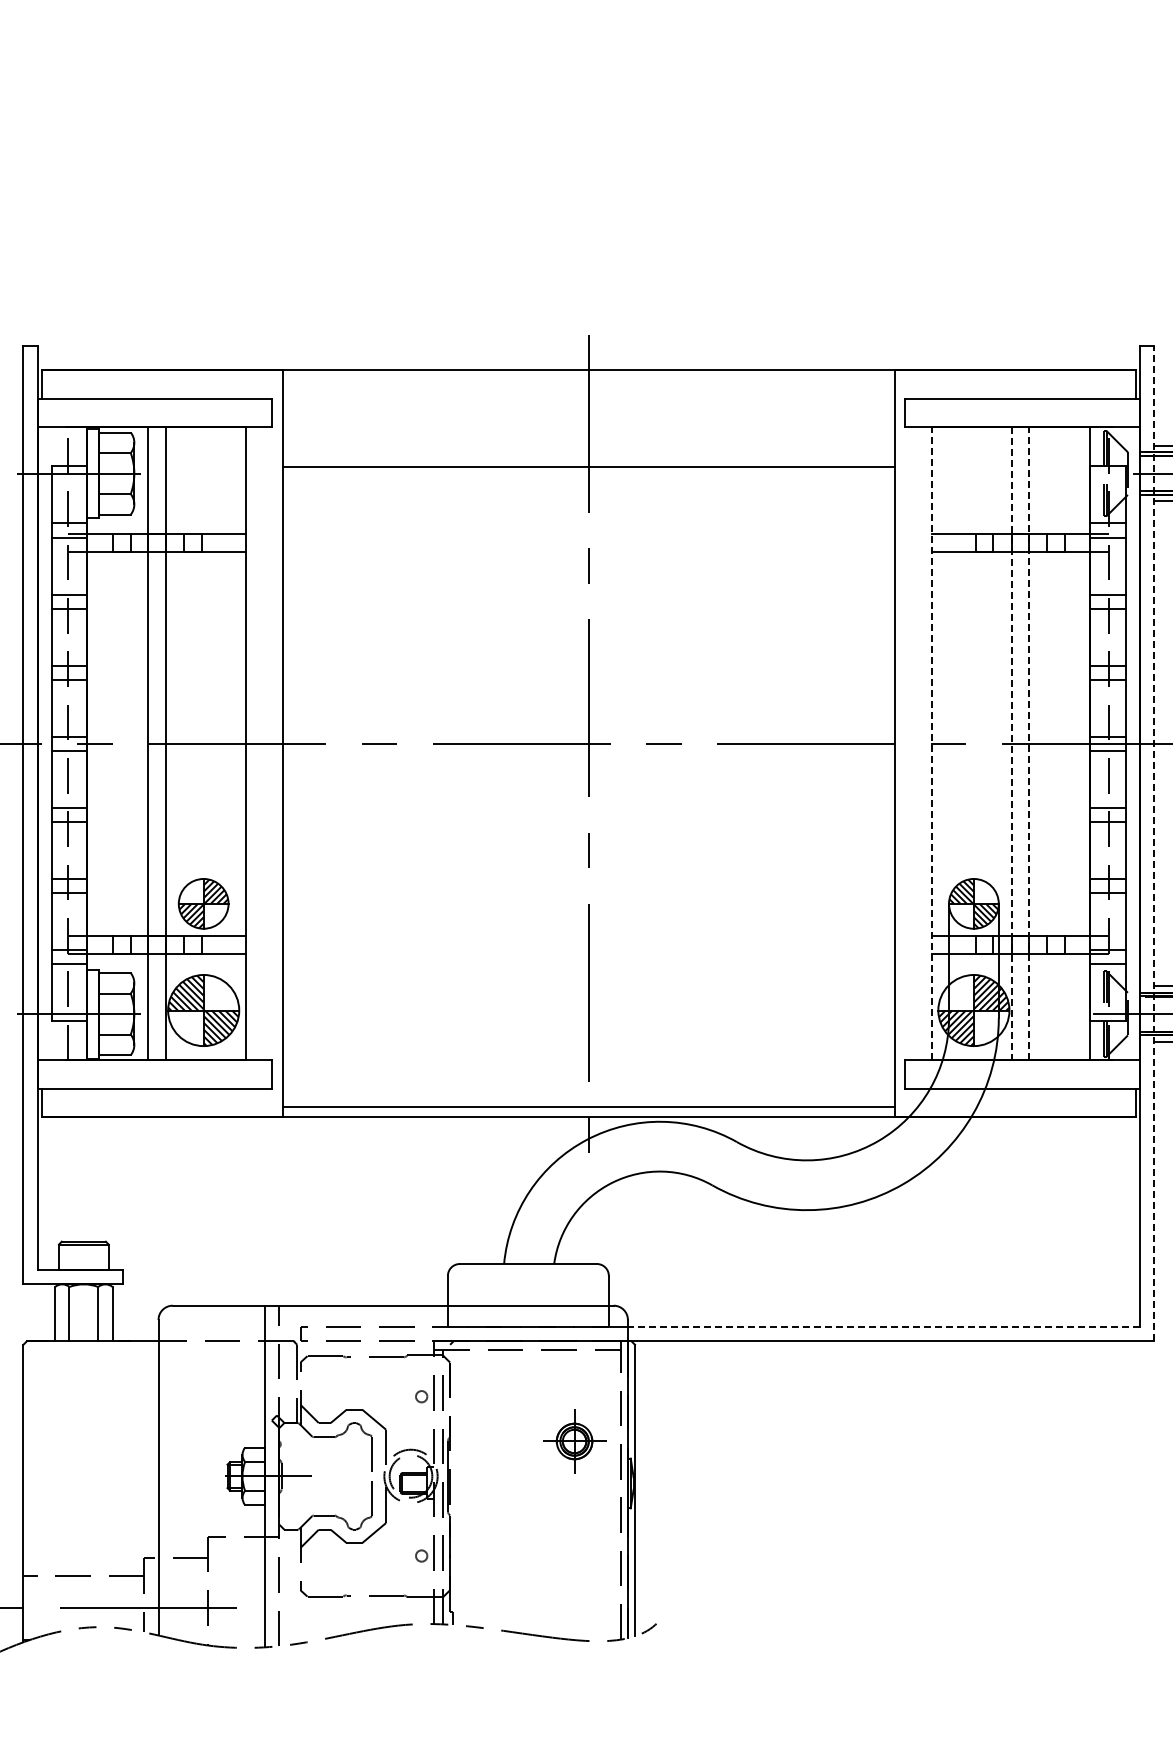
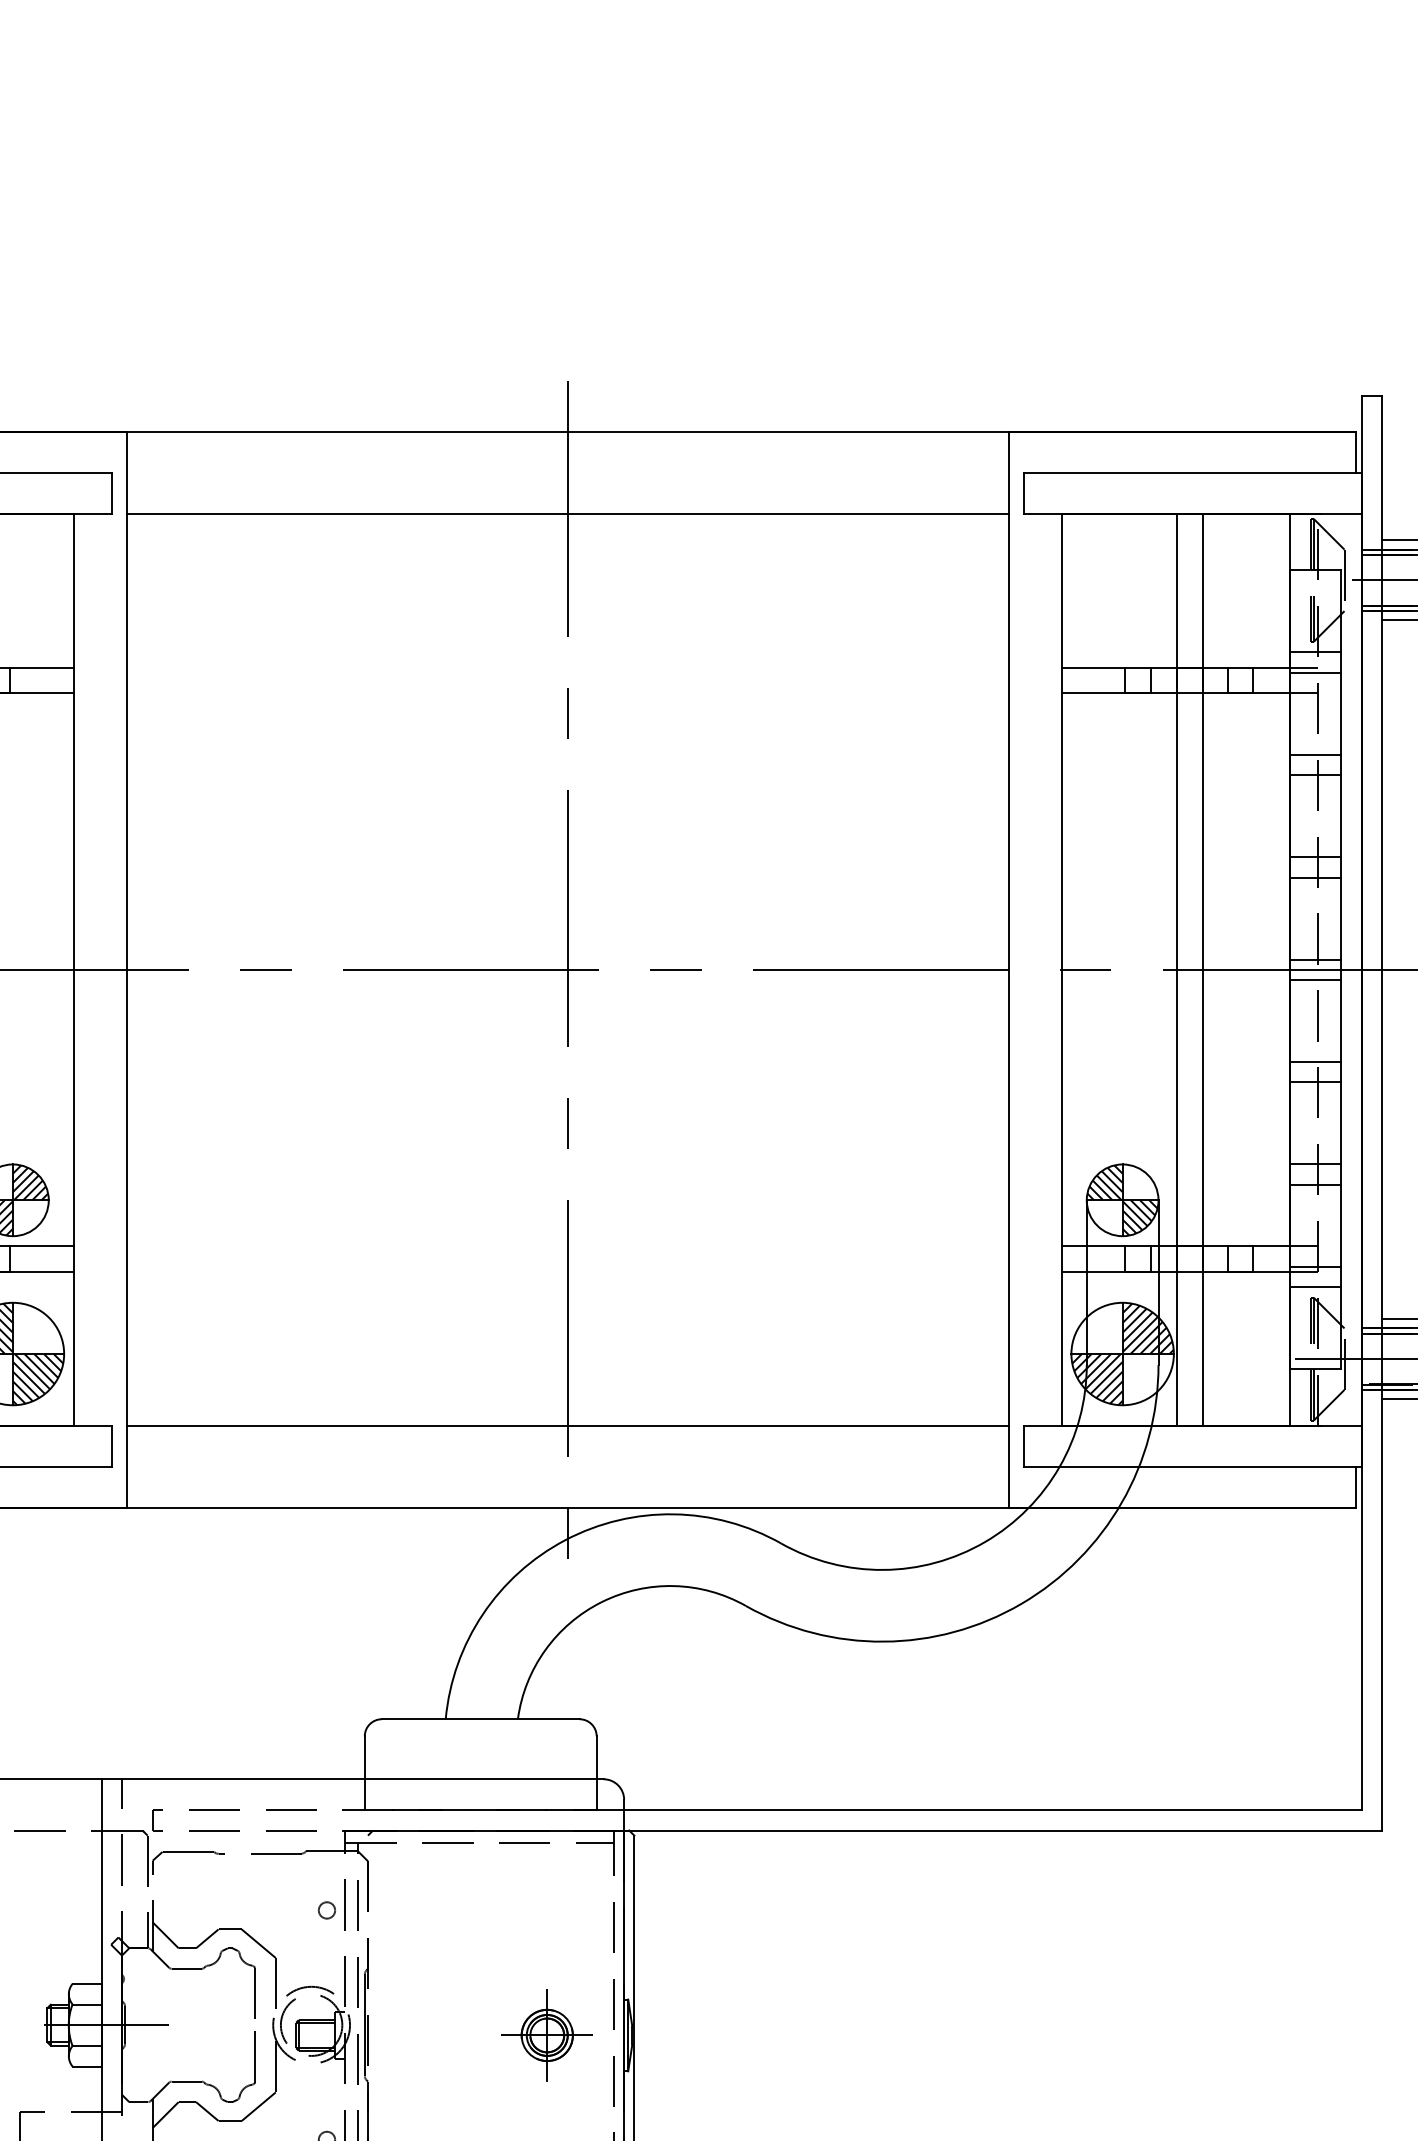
line: (588, 467) -> (567, 513), moved
line: (931, 743) -> (1061, 969), dashed -> solid
line: (1029, 743) -> (1202, 969), dashed -> solid
line: (1011, 744) -> (1176, 970), dashed -> solid
line: (1154, 843) -> (1382, 1113), dashed -> solid
line: (588, 1107) -> (567, 1426), moved
line: (883, 1327) -> (992, 1810), dashed -> solid
part: (574, 1441) -> (547, 2035), moved

